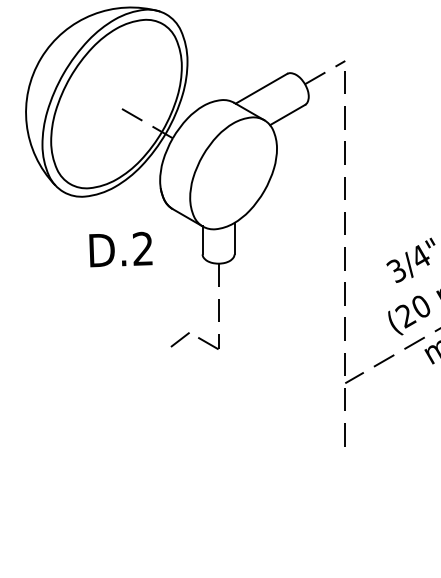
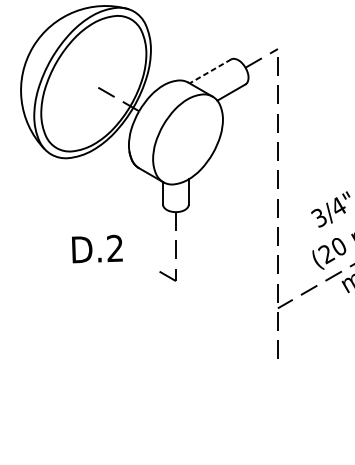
line: (261, 88) -> (210, 71), solid -> dashed
text: (120, 249) -> (97, 248), moved
line: (179, 339) -> (144, 273), removed

